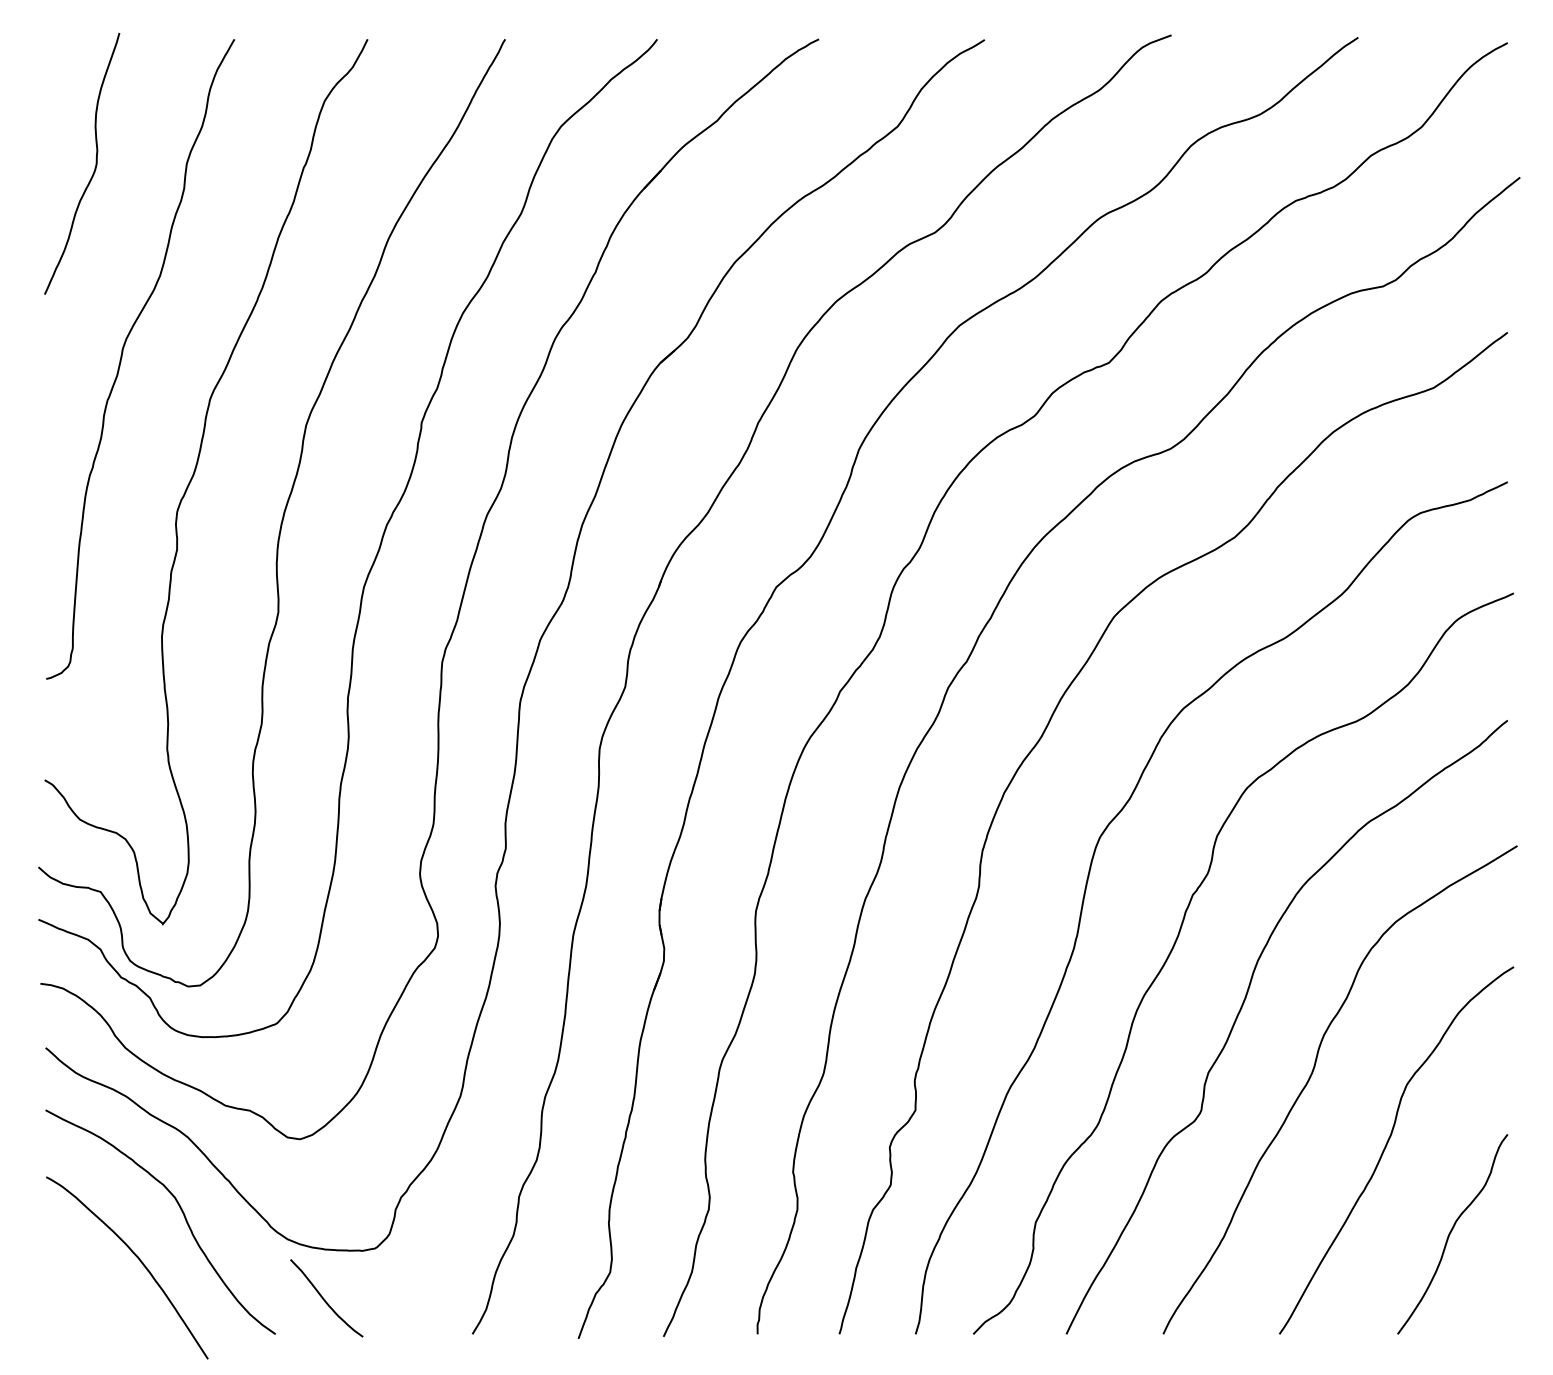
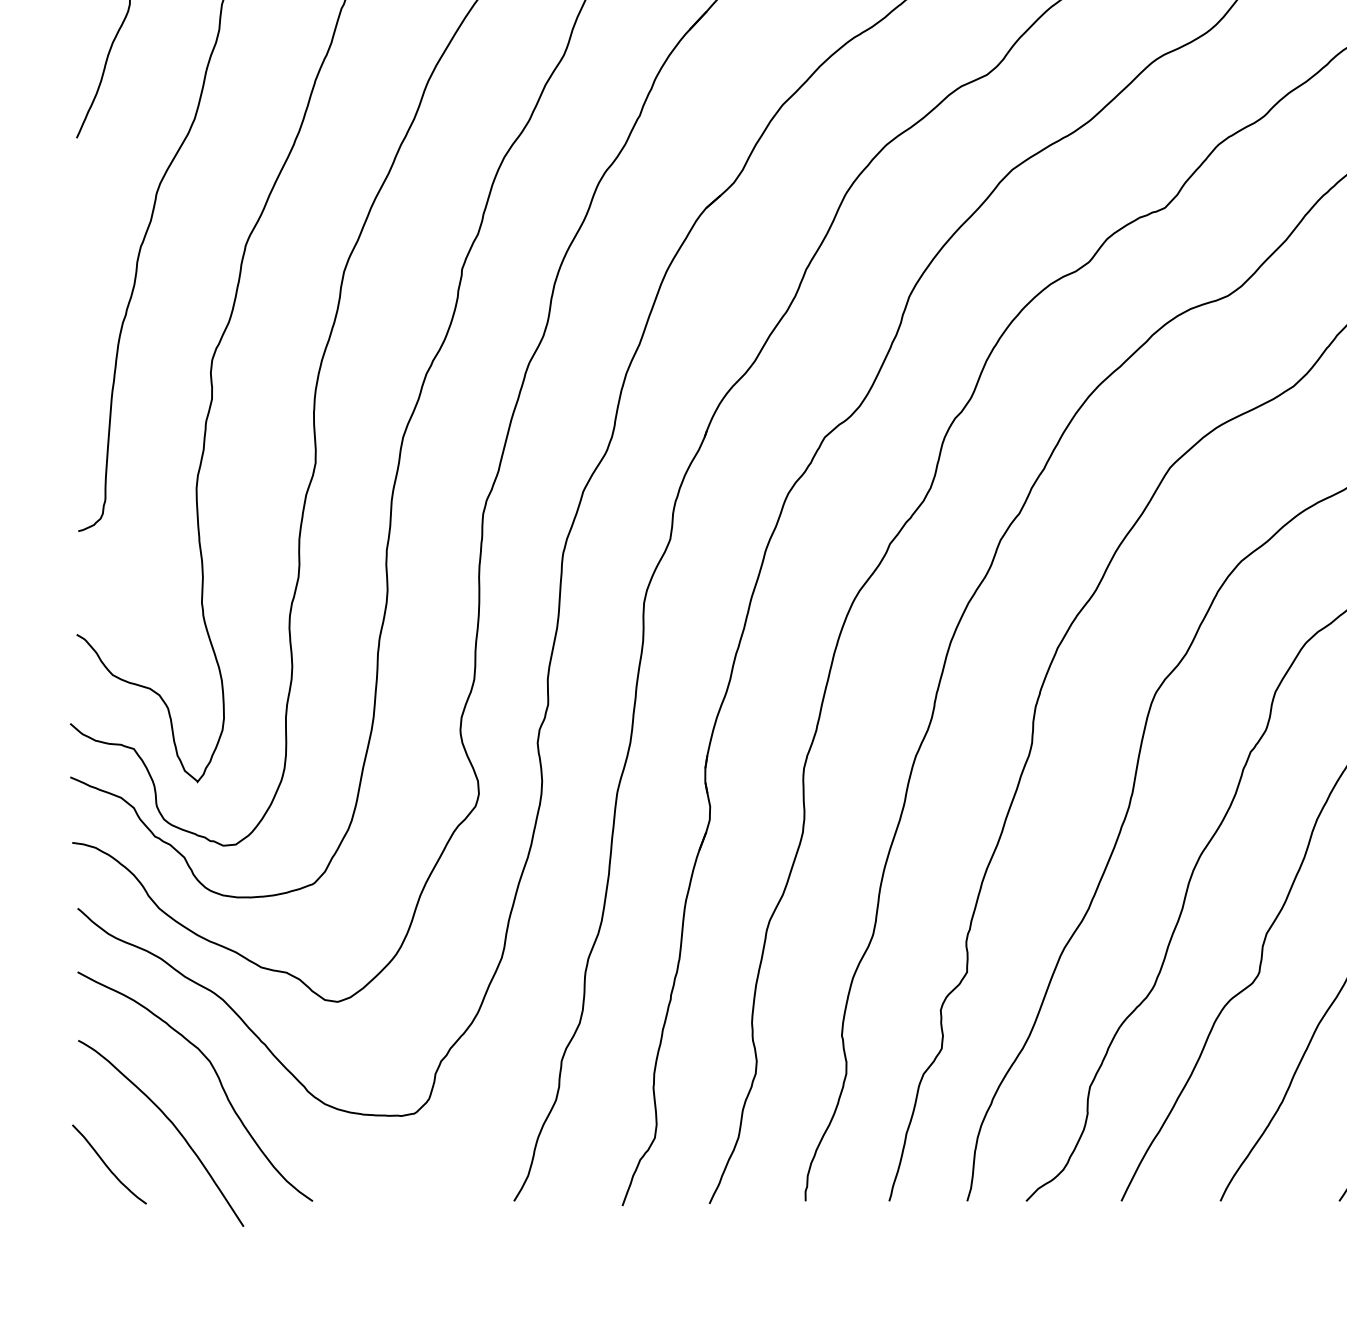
curve: (325, 1299) -> (108, 1165), moved

